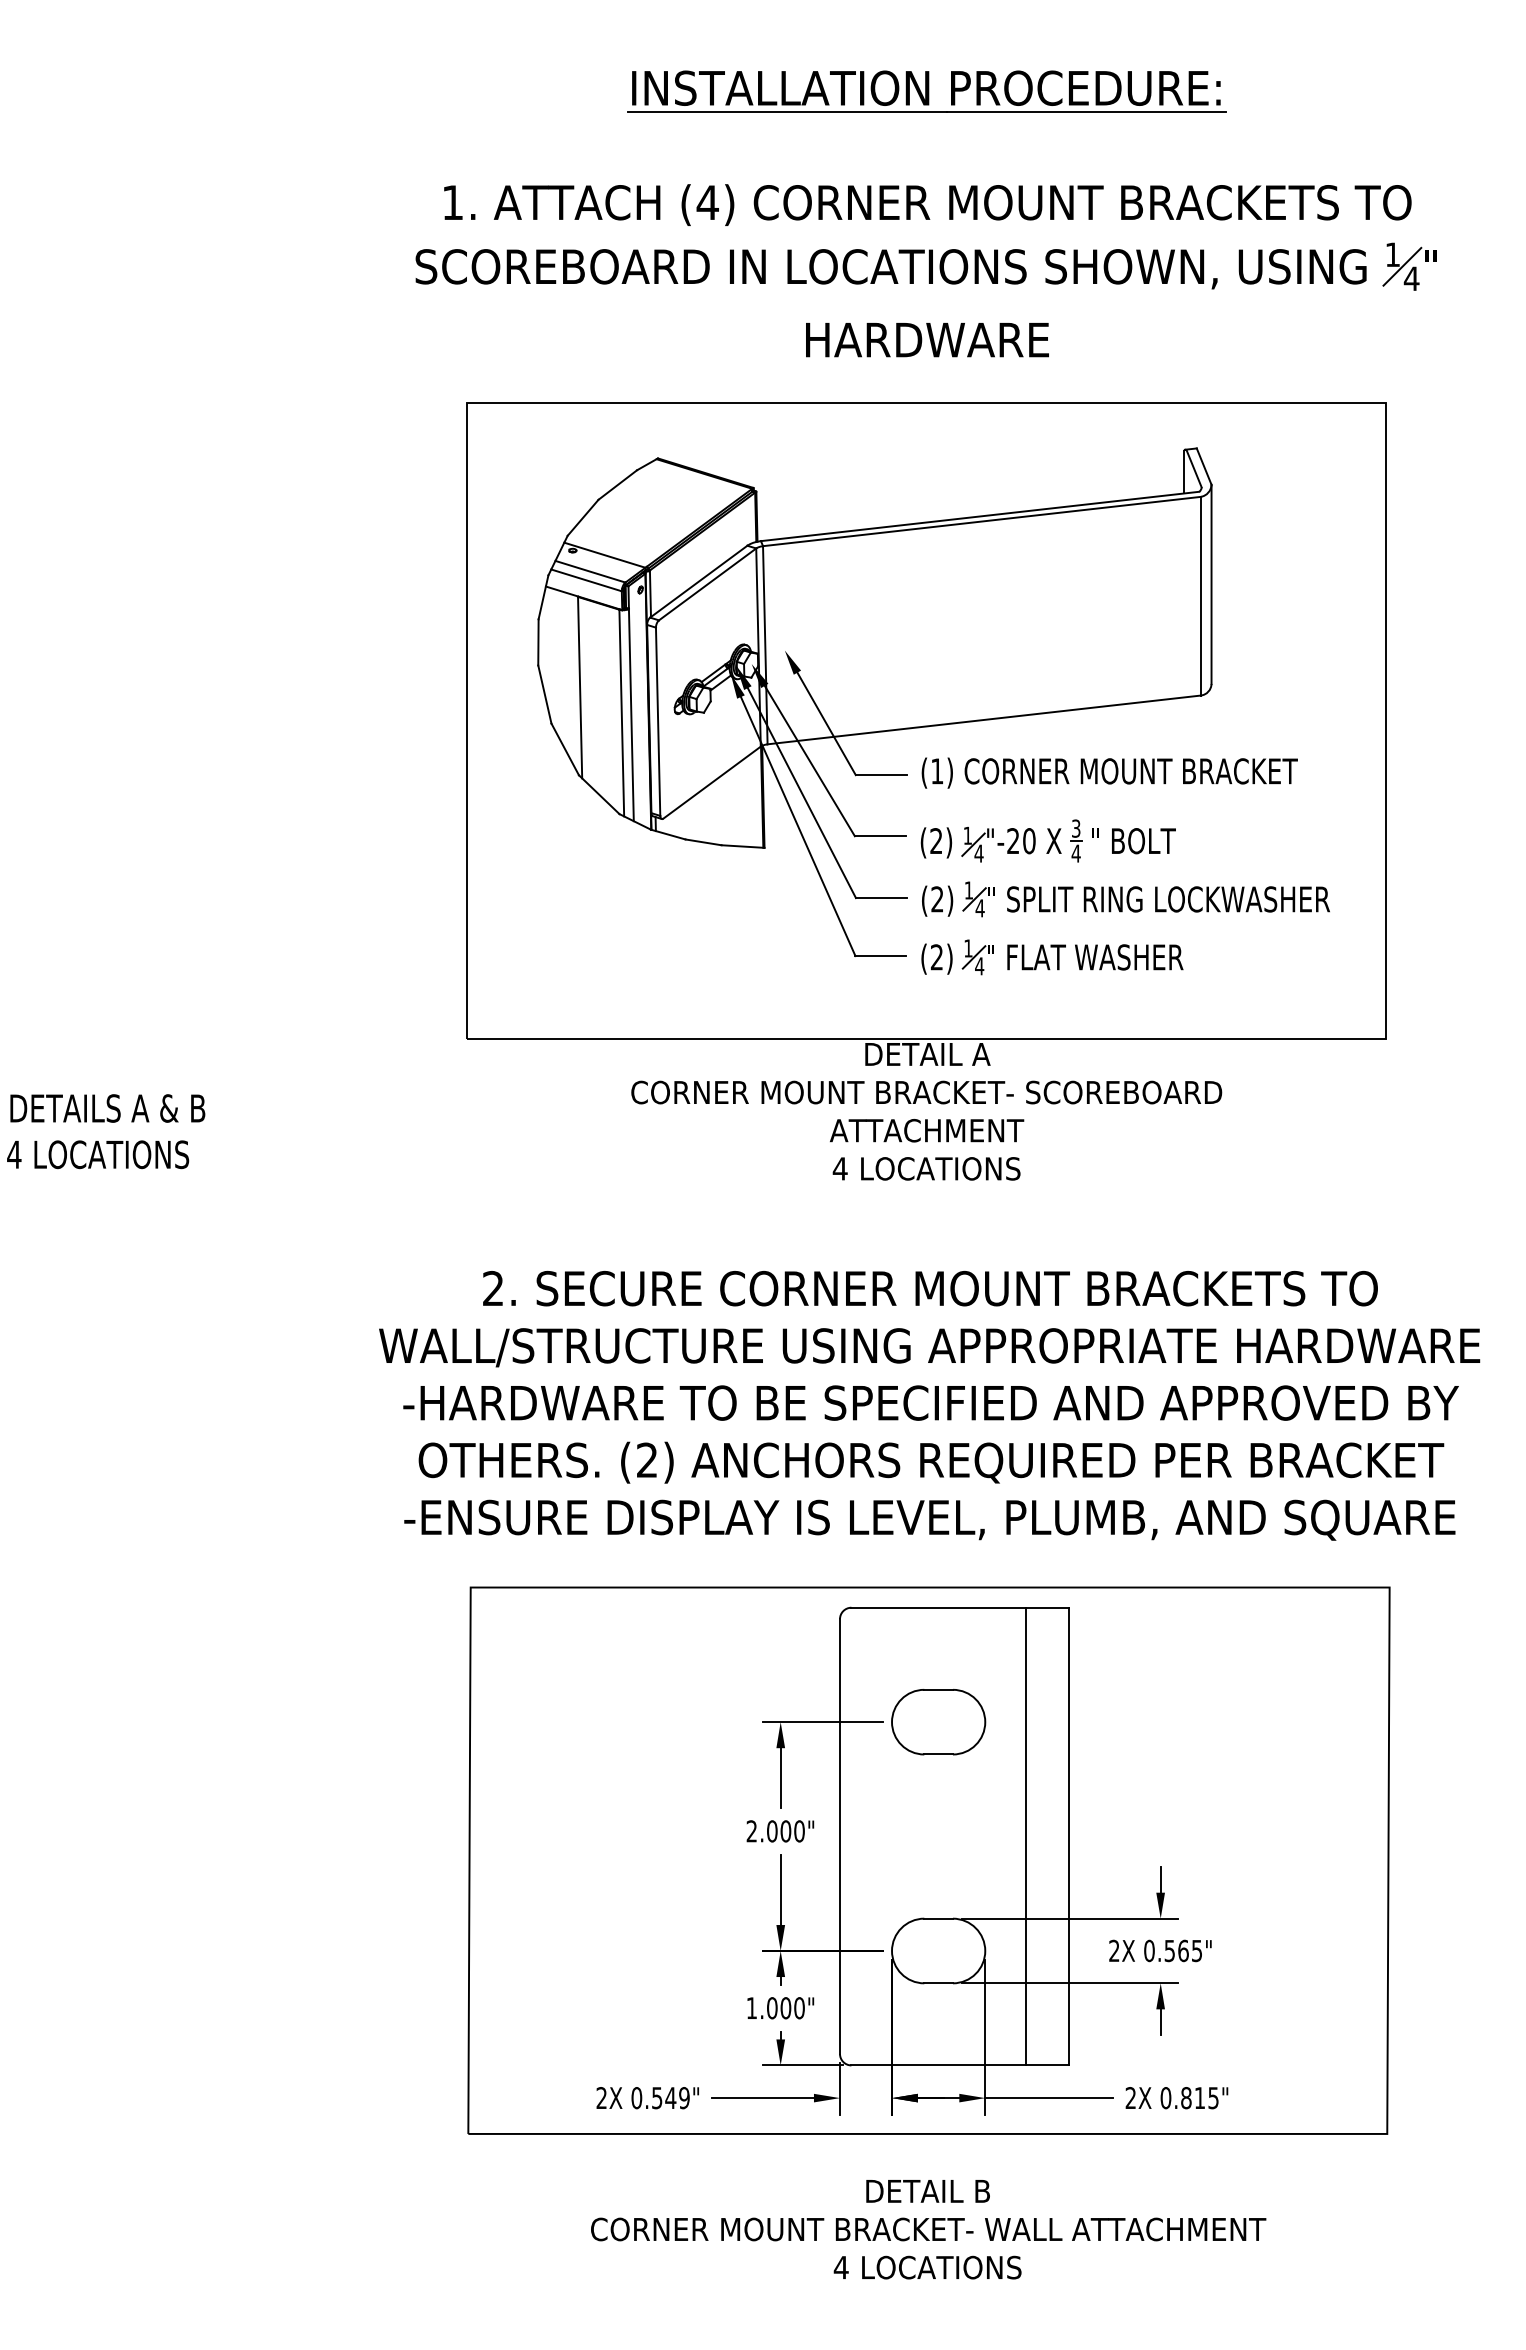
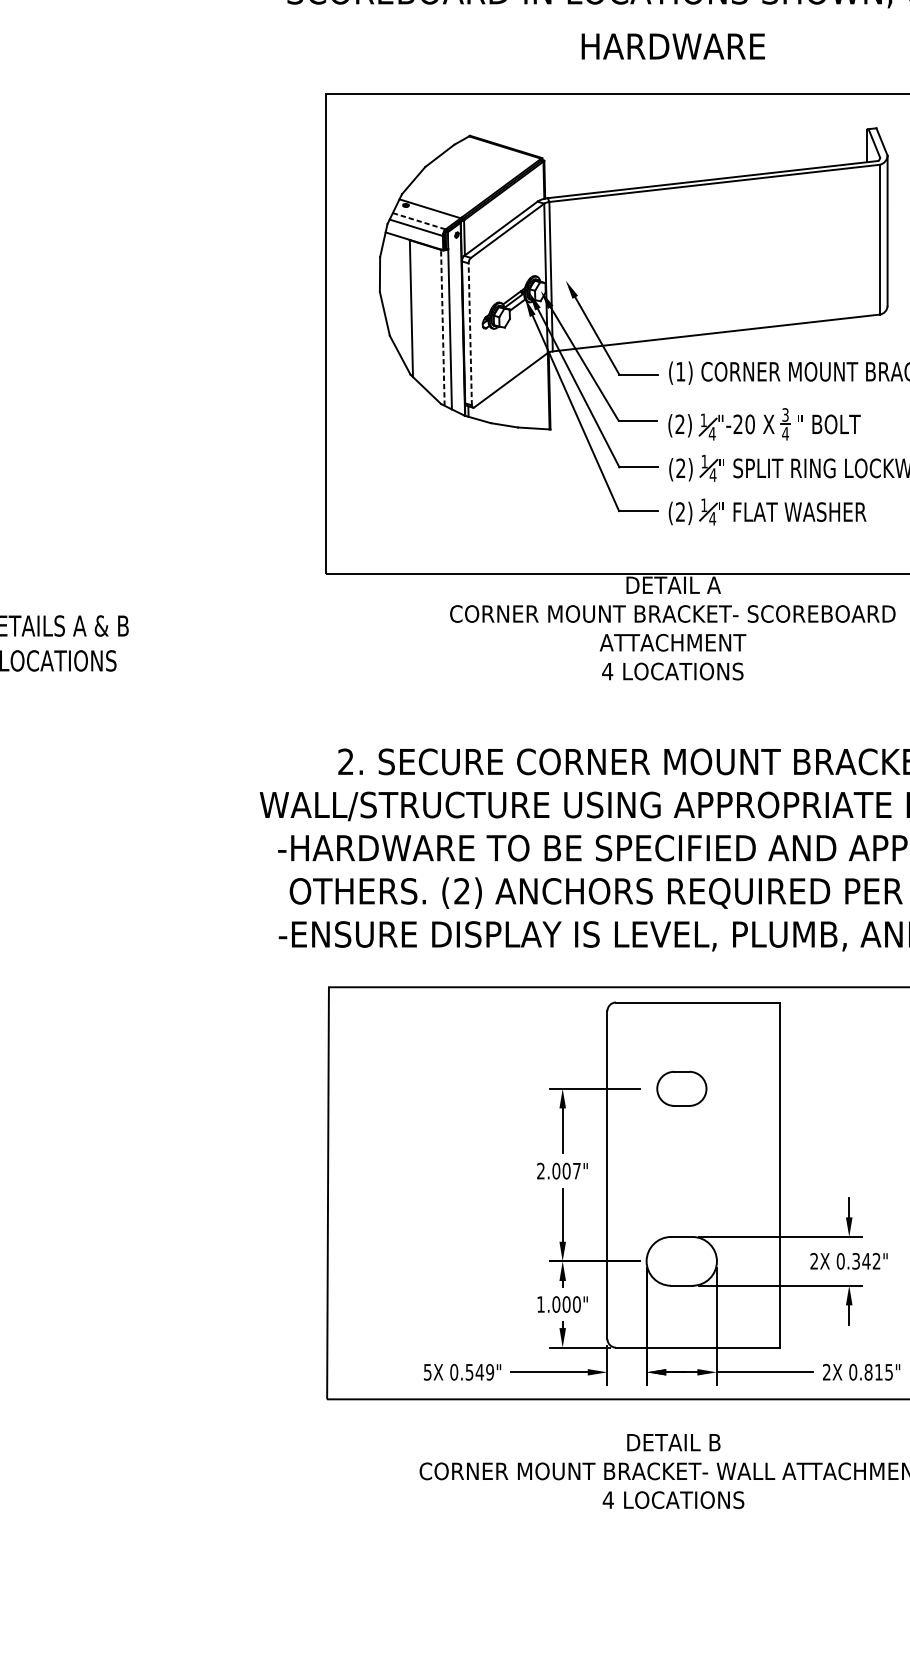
line: (590, 571) -> (419, 221), solid -> dashed
line: (621, 712) -> (442, 327), solid -> dashed
line: (658, 721) -> (470, 334), solid -> dashed
part: (938, 1722) -> (681, 1089), size x0.7
text: (799, 1831) -> (576, 1171), 2.000" -> 2.007"
line: (1025, 1836) -> (747, 1175), removed
text: (1183, 1950) -> (866, 1260), 0.565" -> 0.342"
text: (601, 2098) -> (427, 1372), 2X -> 5X

